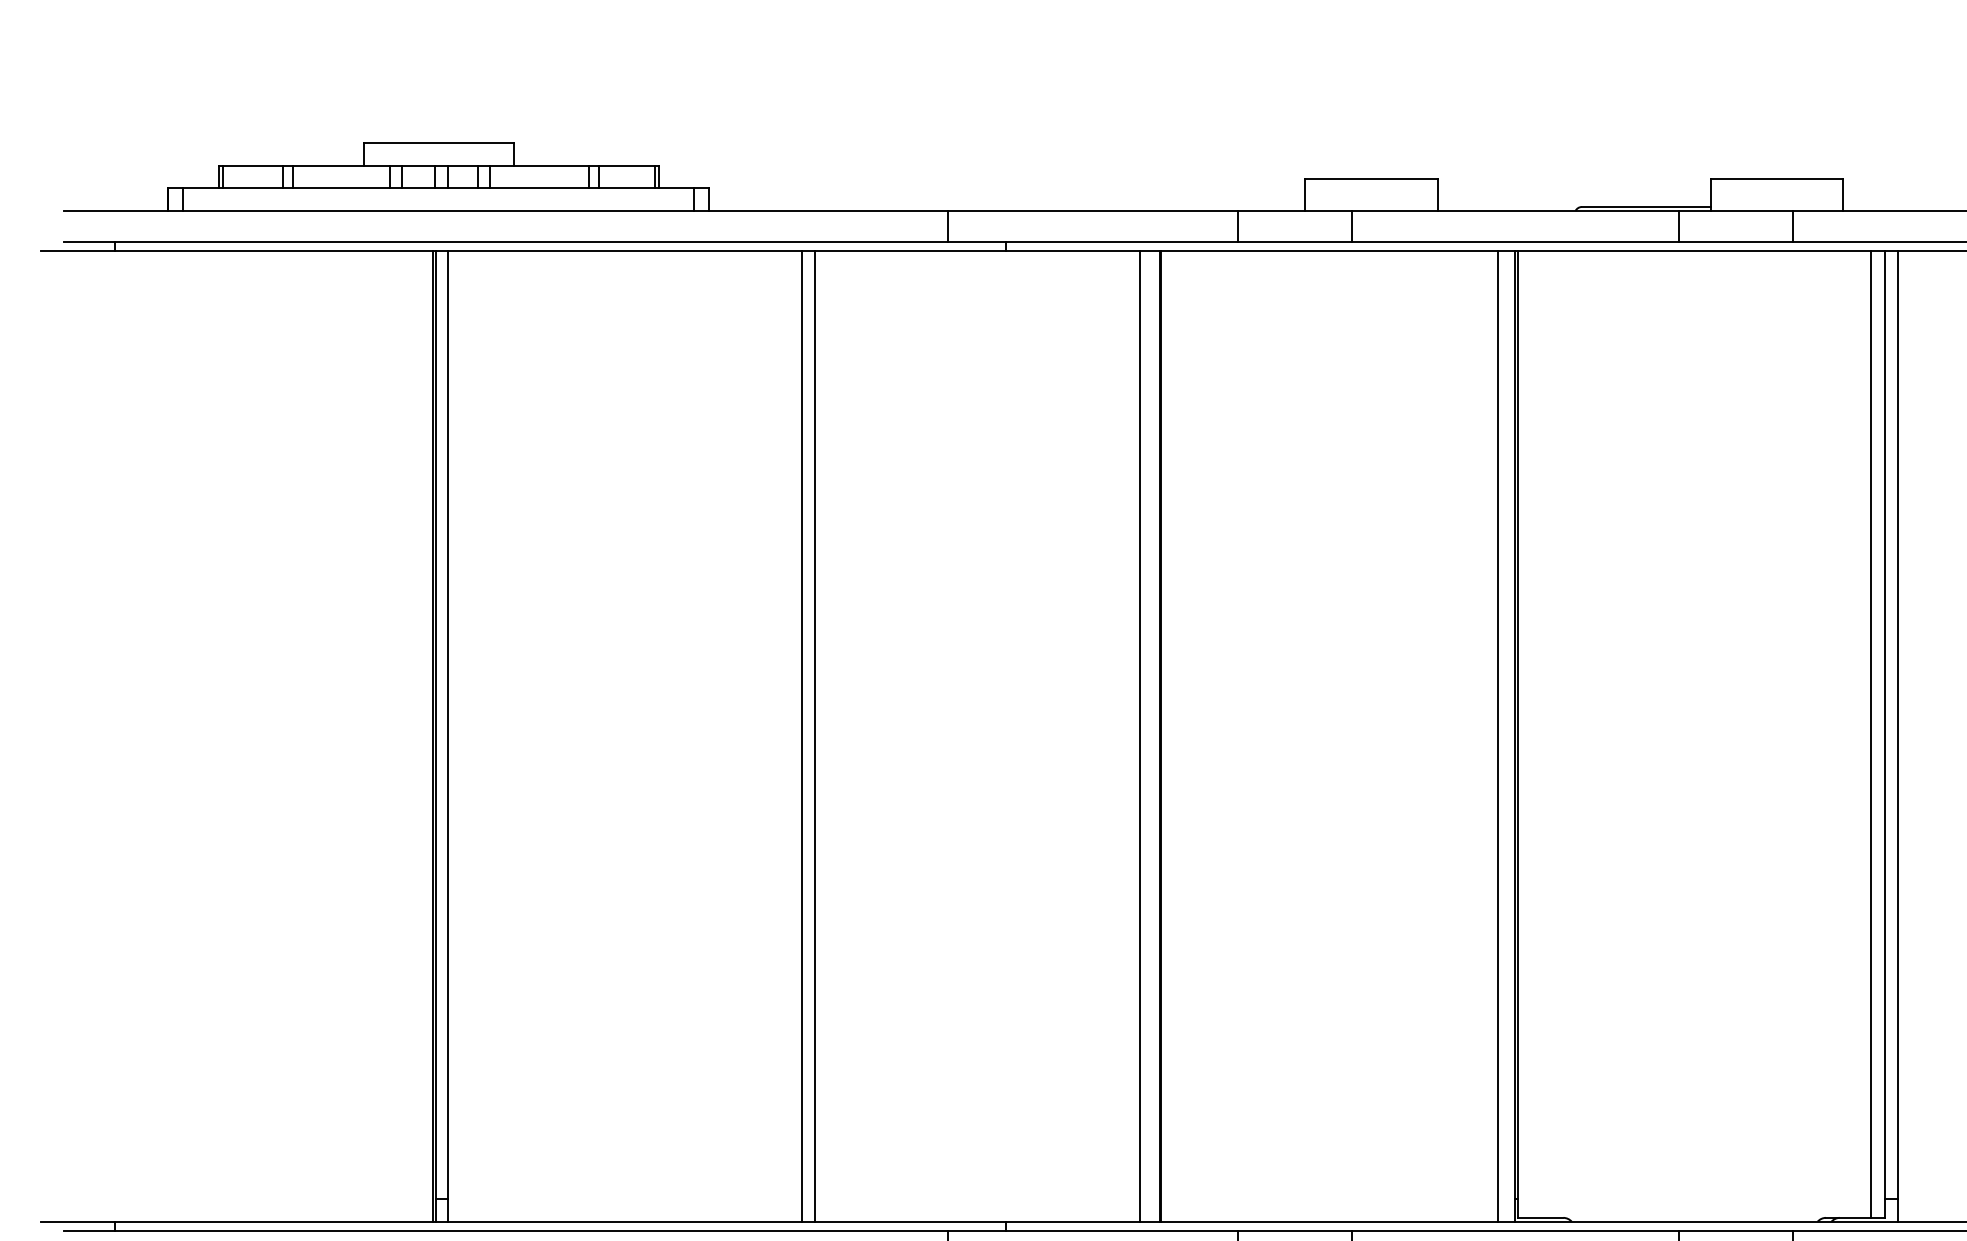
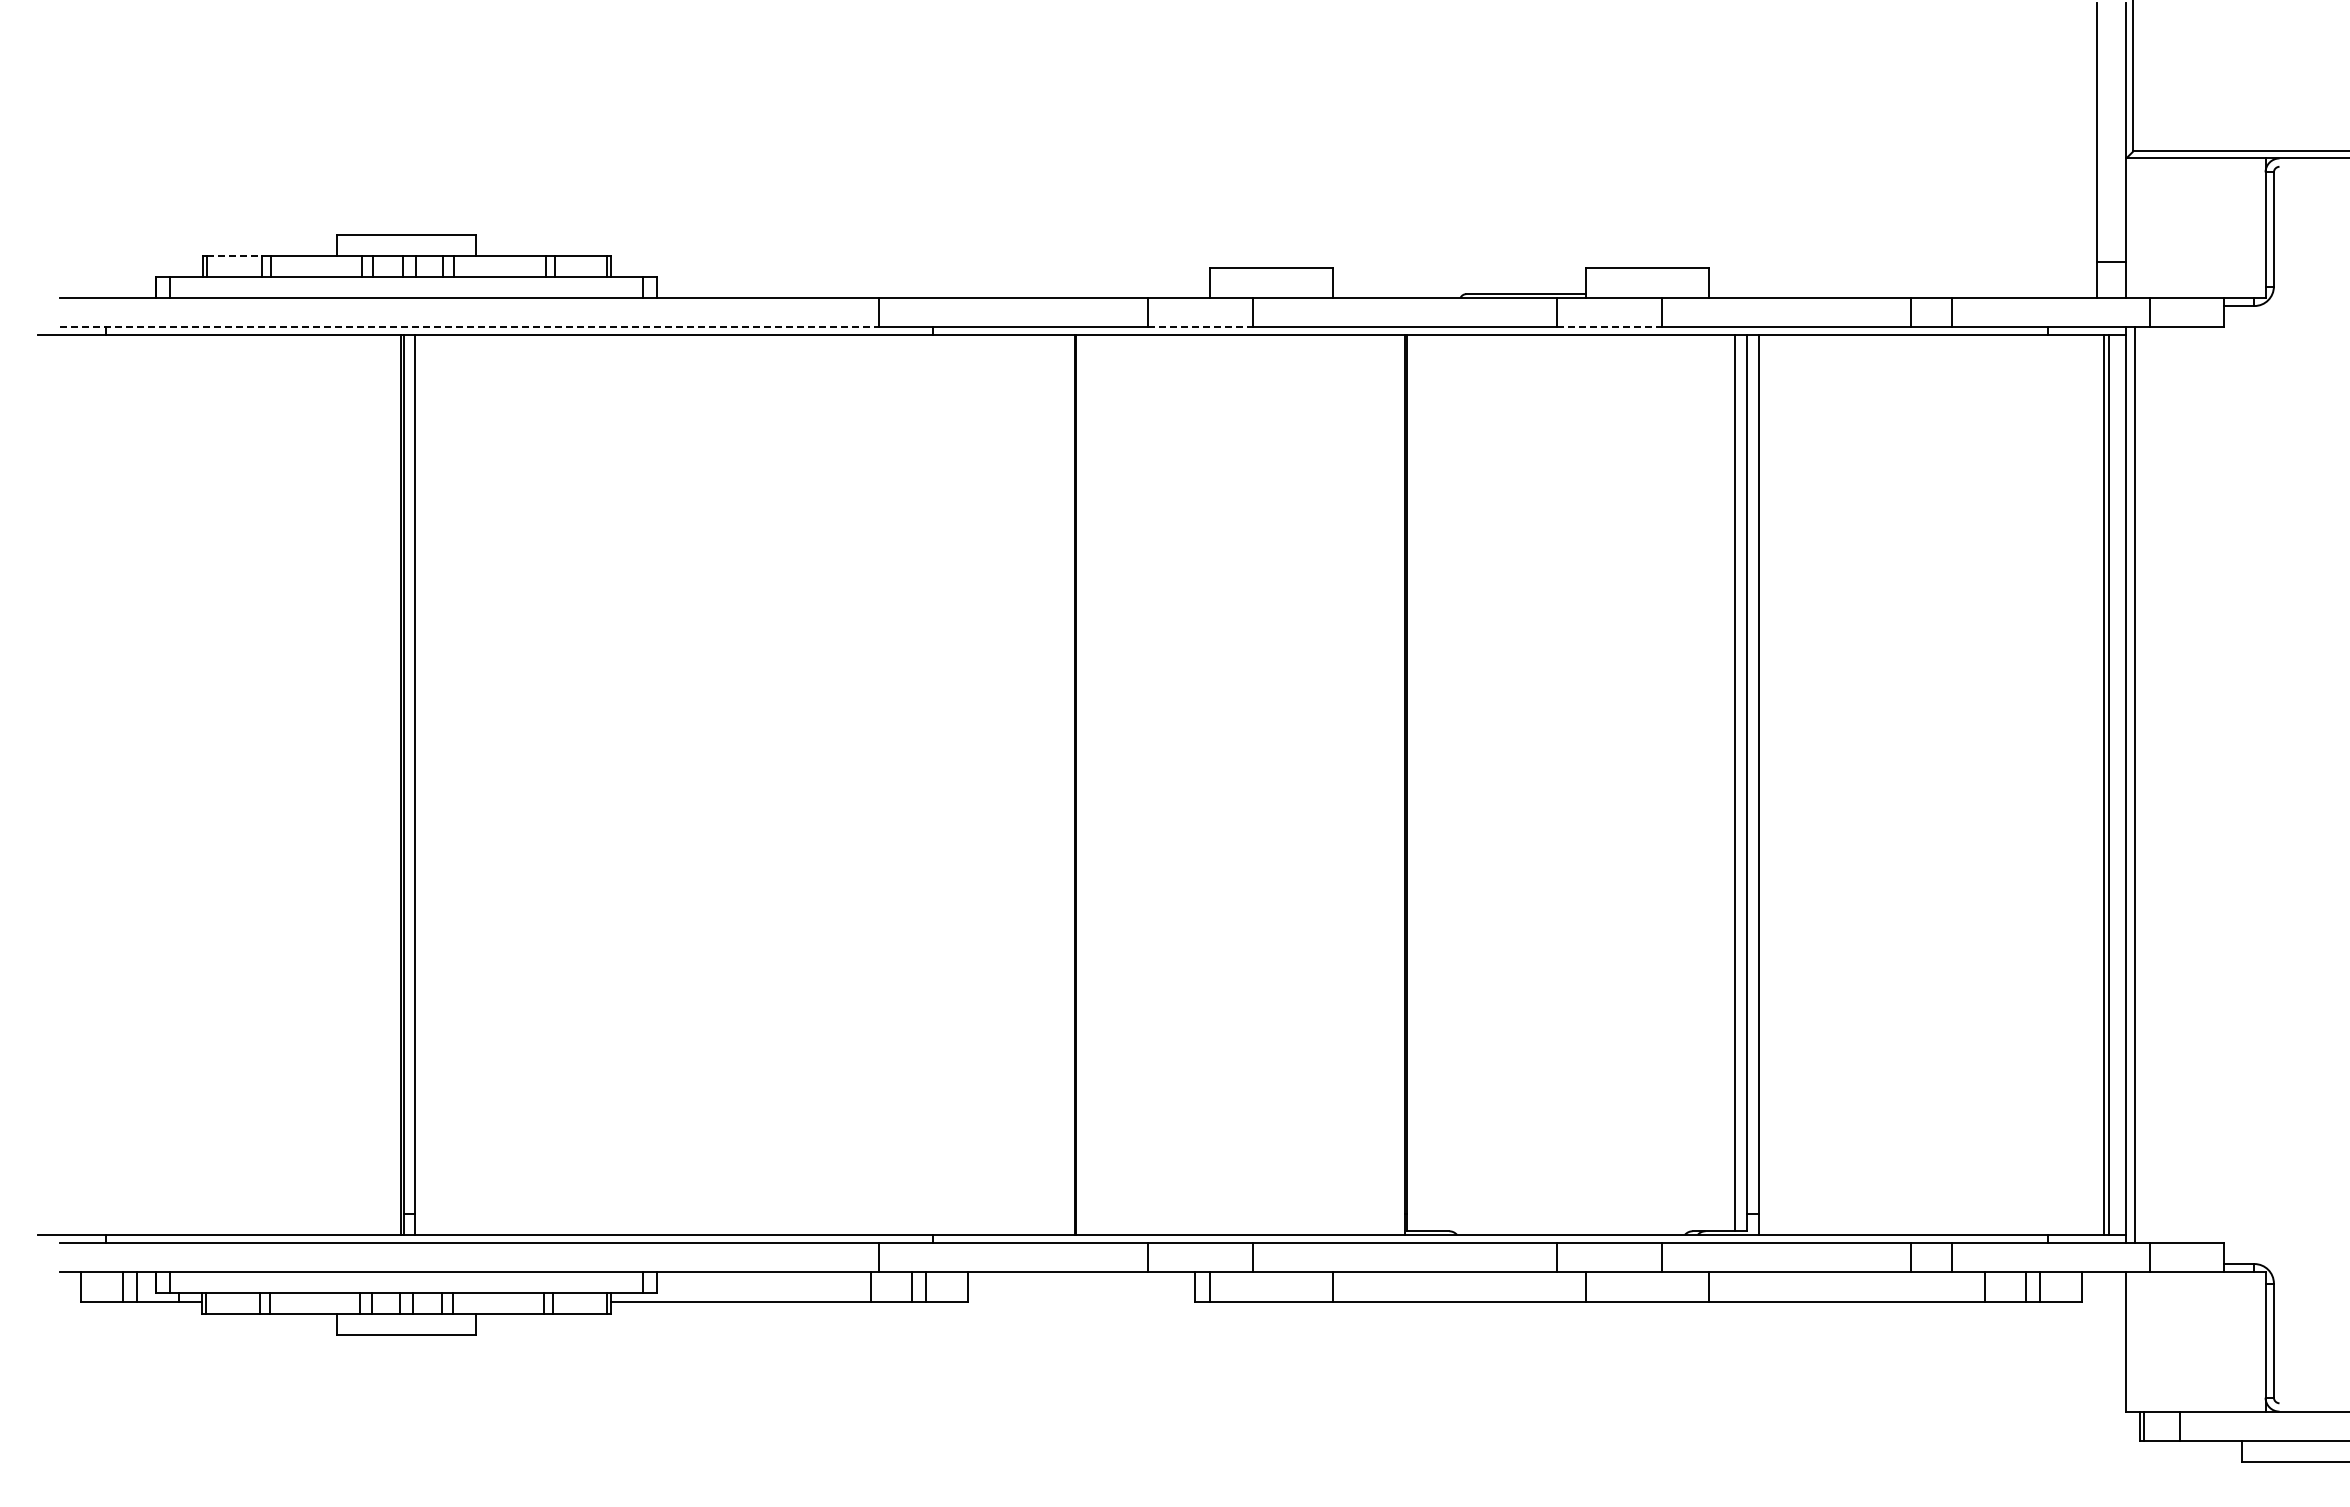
line: (253, 165) -> (234, 255), solid -> dashed
line: (506, 241) -> (469, 326), solid -> dashed
line: (1295, 241) -> (1200, 326), solid -> dashed
line: (1736, 241) -> (1609, 326), solid -> dashed
line: (802, 735) -> (743, 784), removed
line: (815, 735) -> (755, 784), removed
line: (1139, 735) -> (1056, 784), removed
line: (1497, 735) -> (1388, 784), removed

